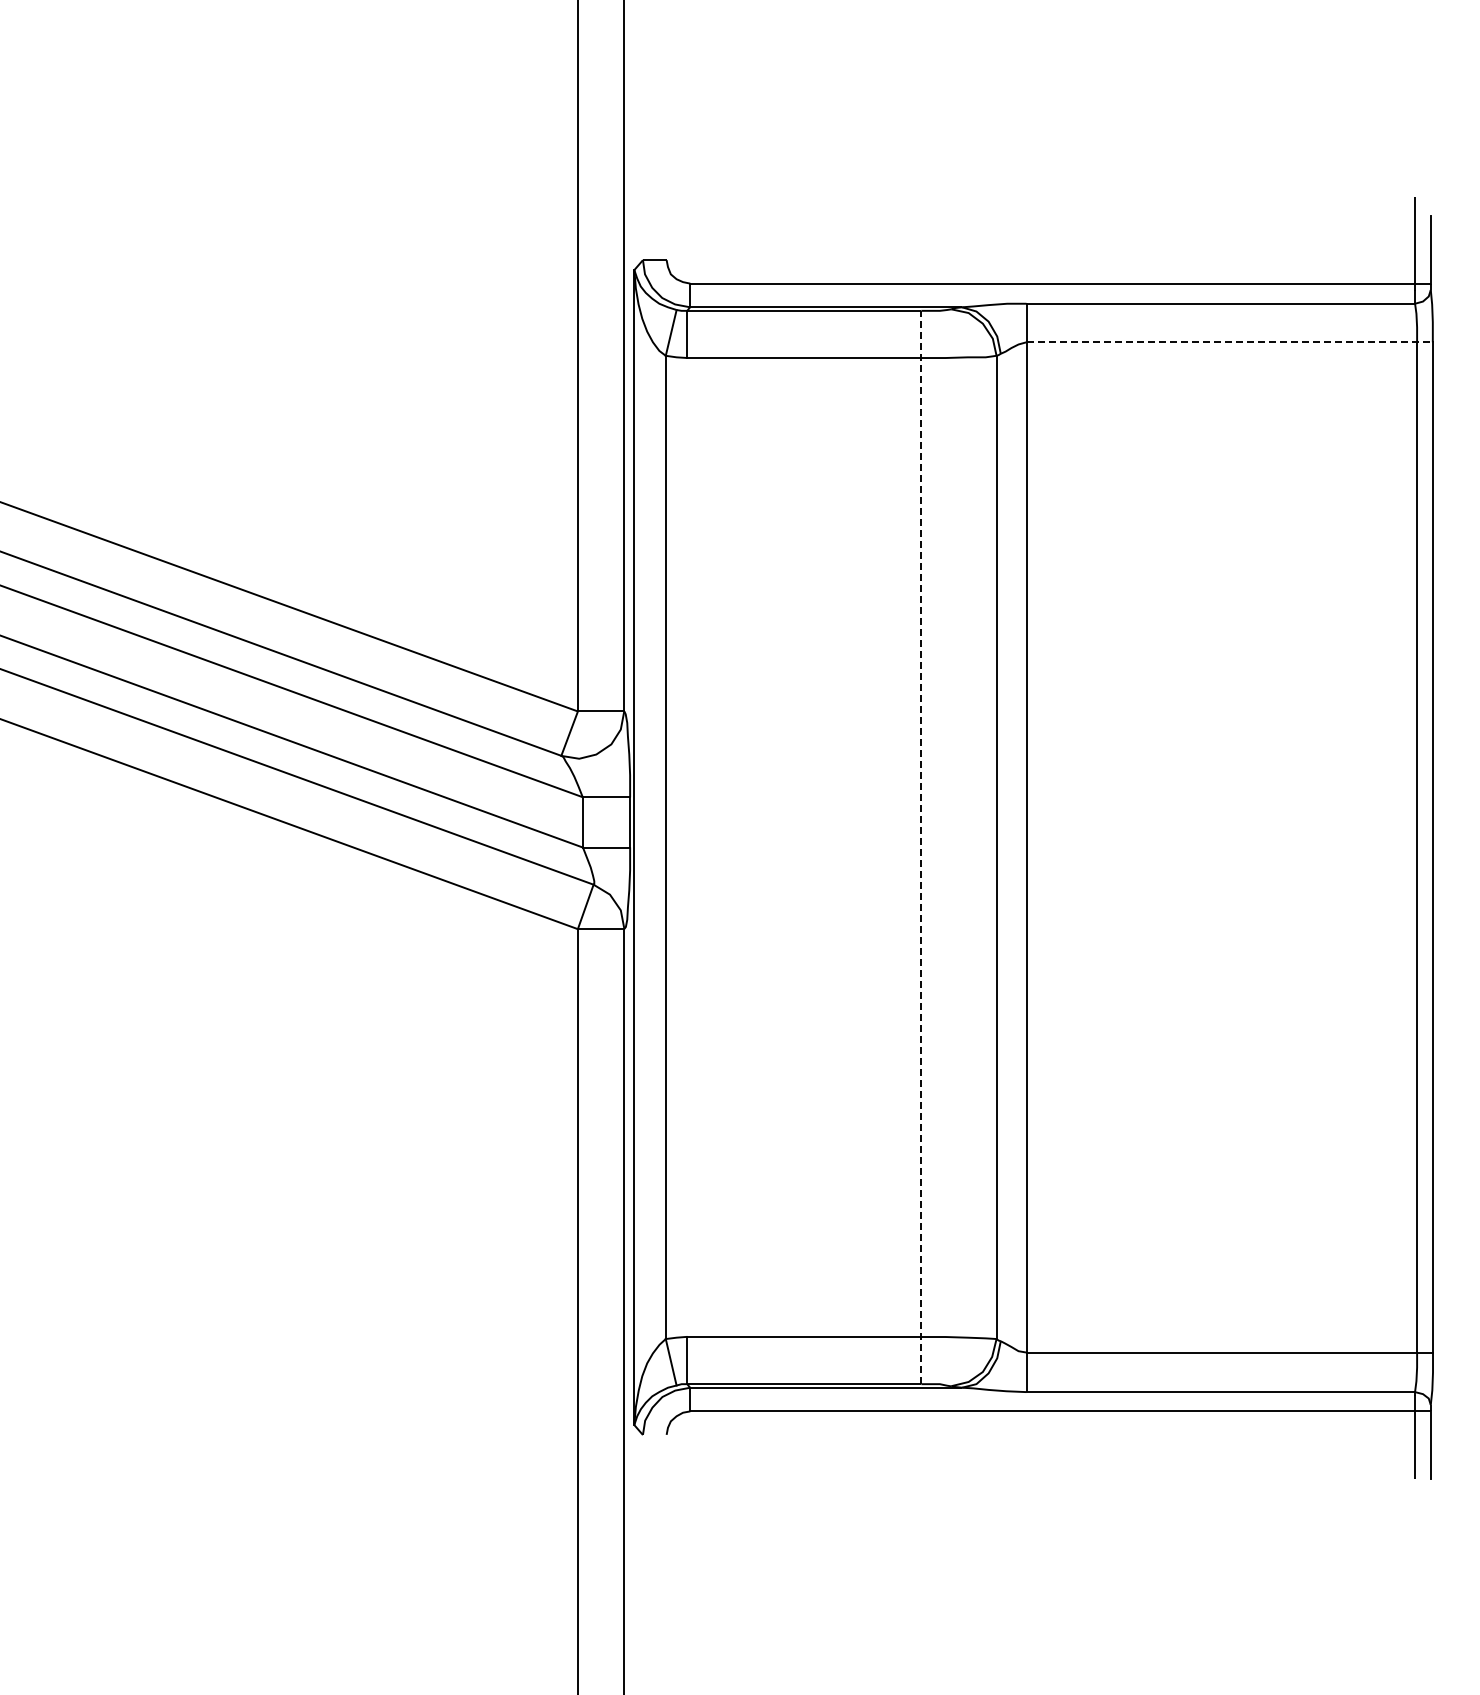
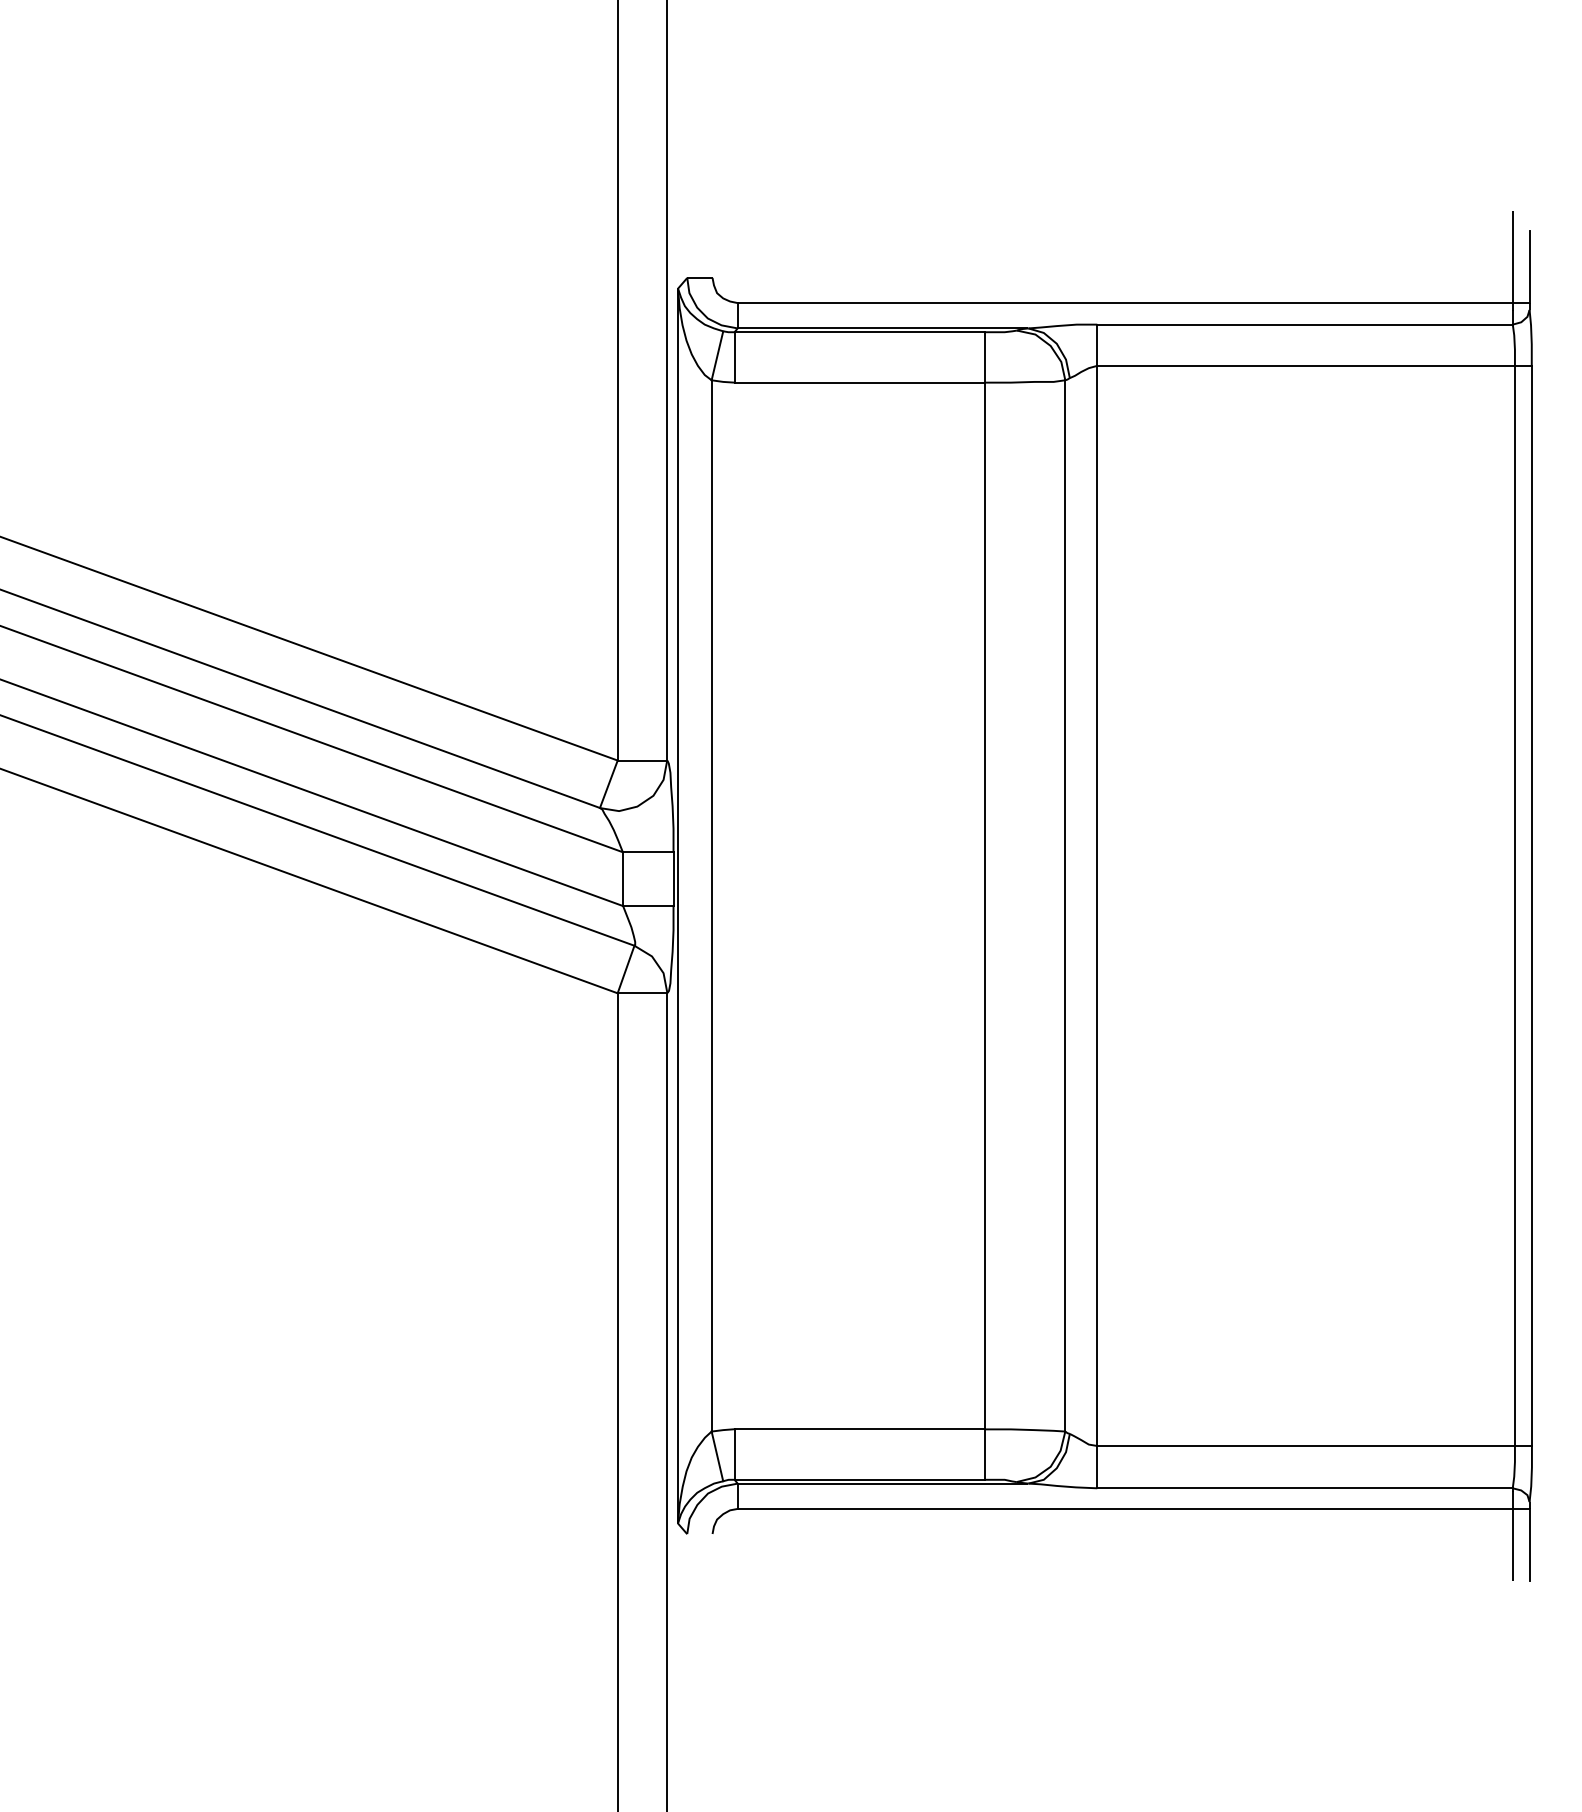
line: (1230, 342) -> (1315, 366), dashed -> solid
line: (921, 847) -> (985, 906), dashed -> solid

